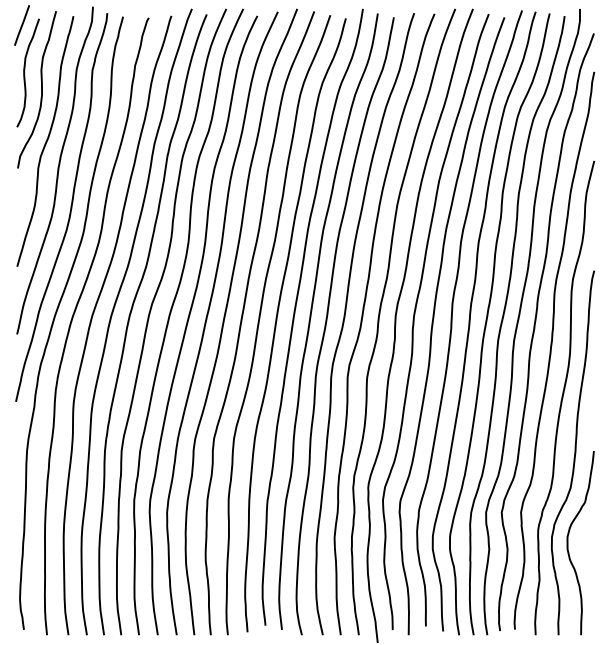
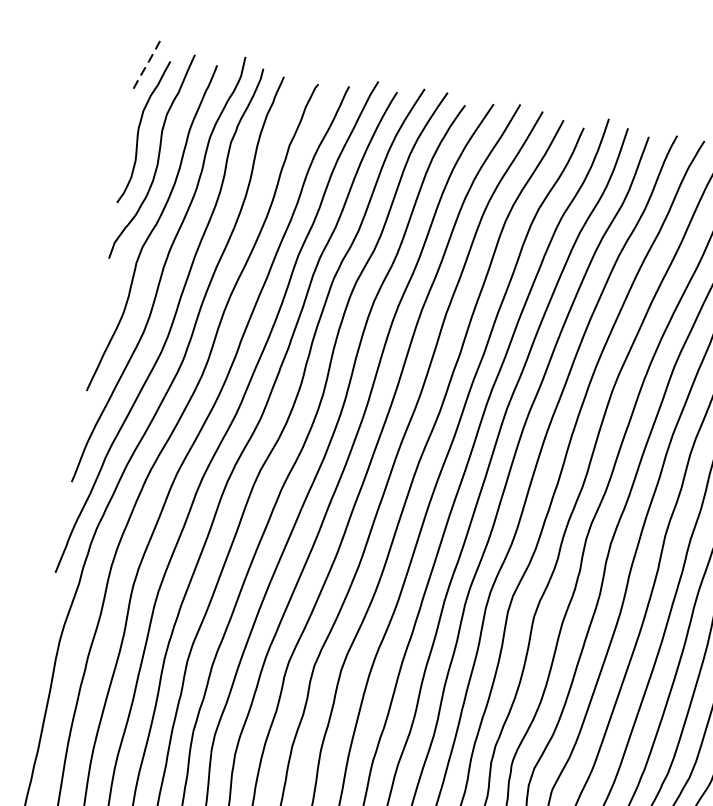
line: (22, 25) -> (146, 66), solid -> dashed

